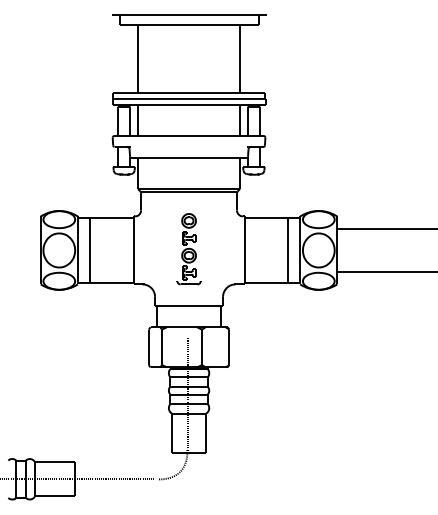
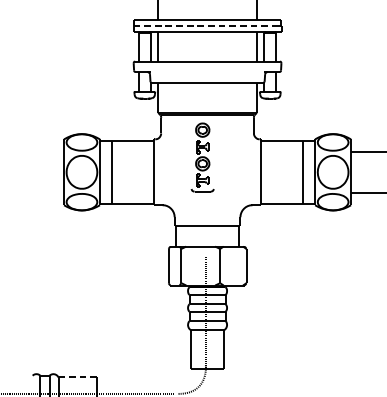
line: (187, 98) -> (206, 25), solid -> dashed
part: (188, 249) -> (202, 157), moved
line: (55, 462) -> (78, 377), solid -> dashed

